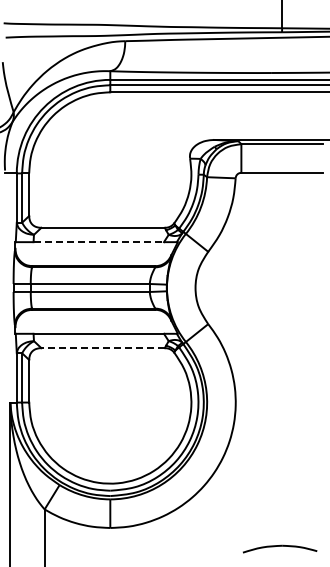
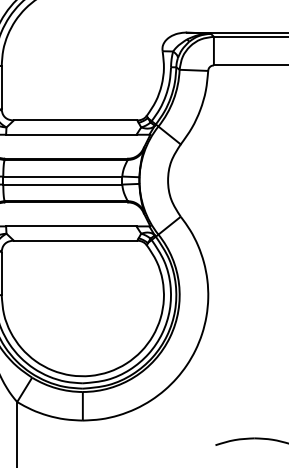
line: (99, 242) -> (72, 135), dashed -> solid
line: (103, 348) -> (76, 241), dashed -> solid

